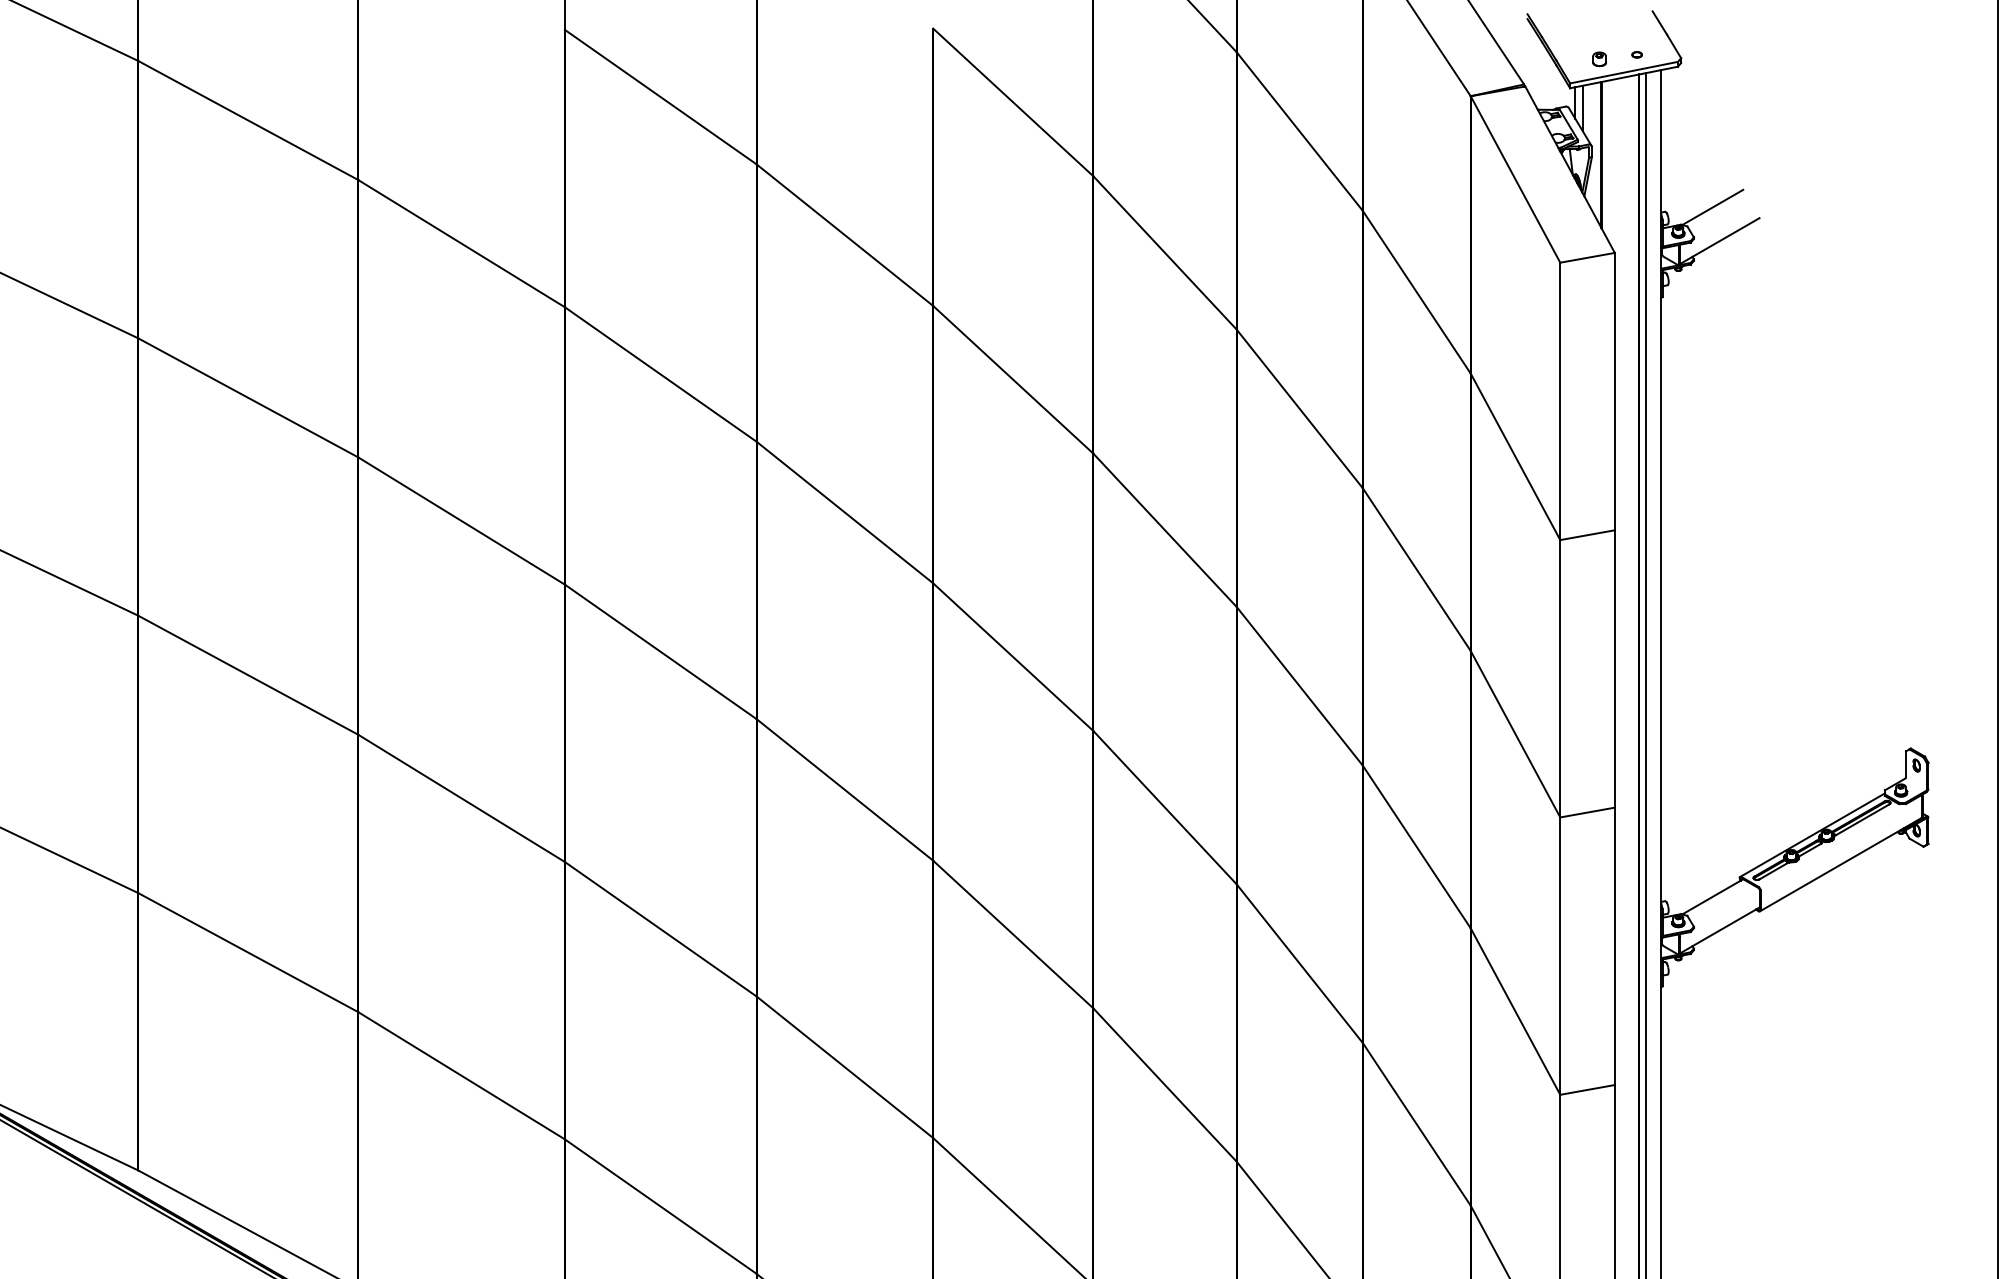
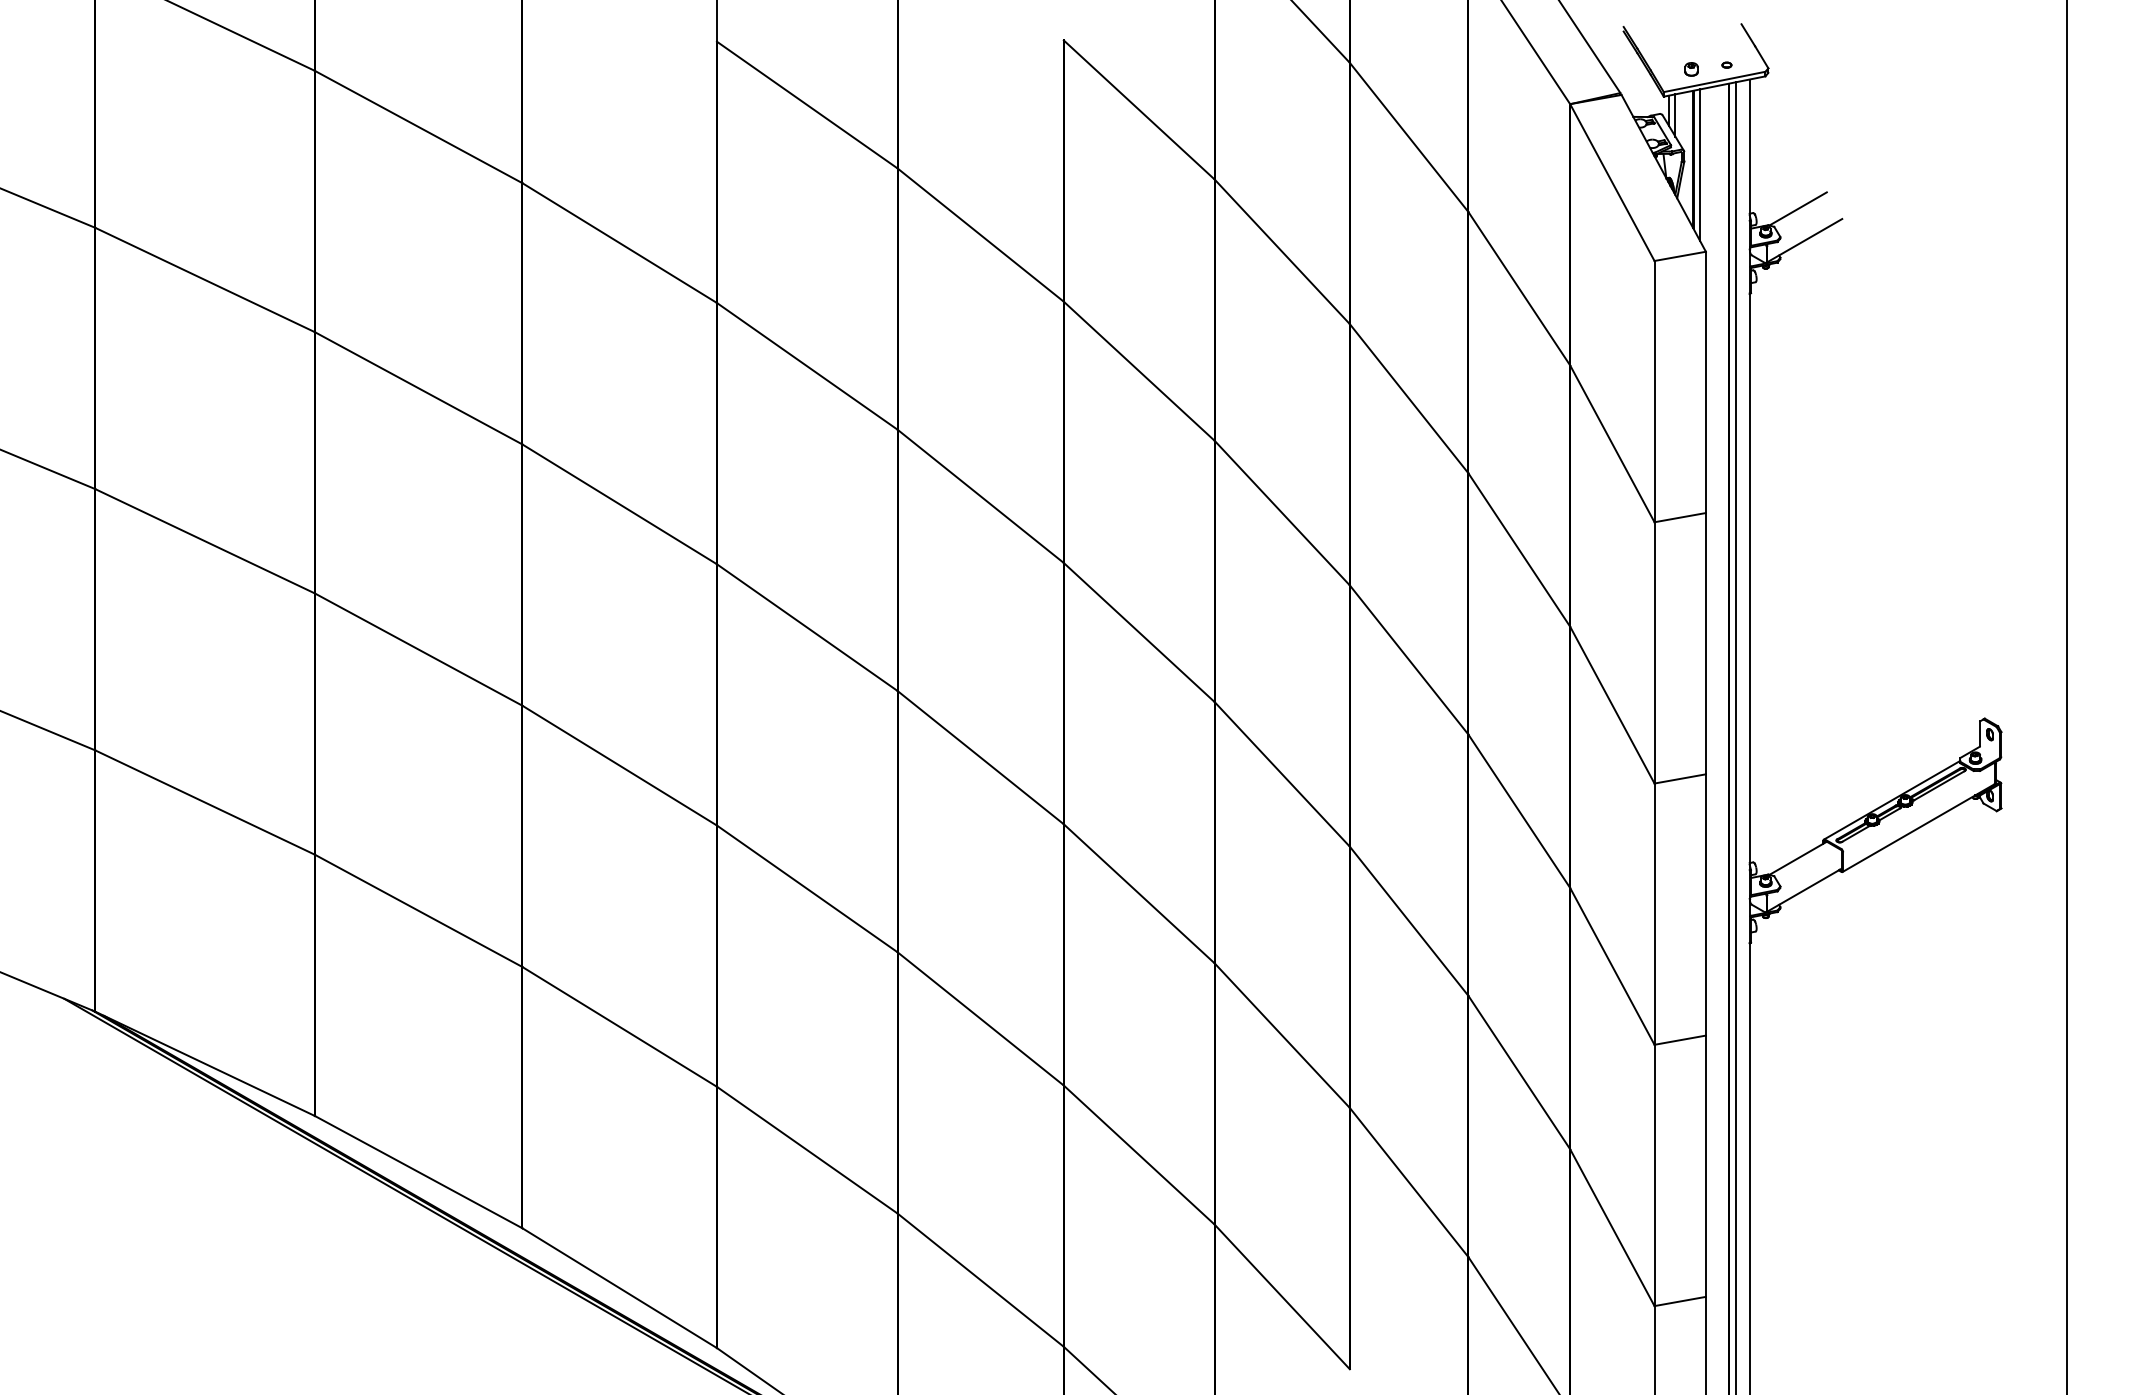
line: (1609, 161) -> (1700, 165), added

